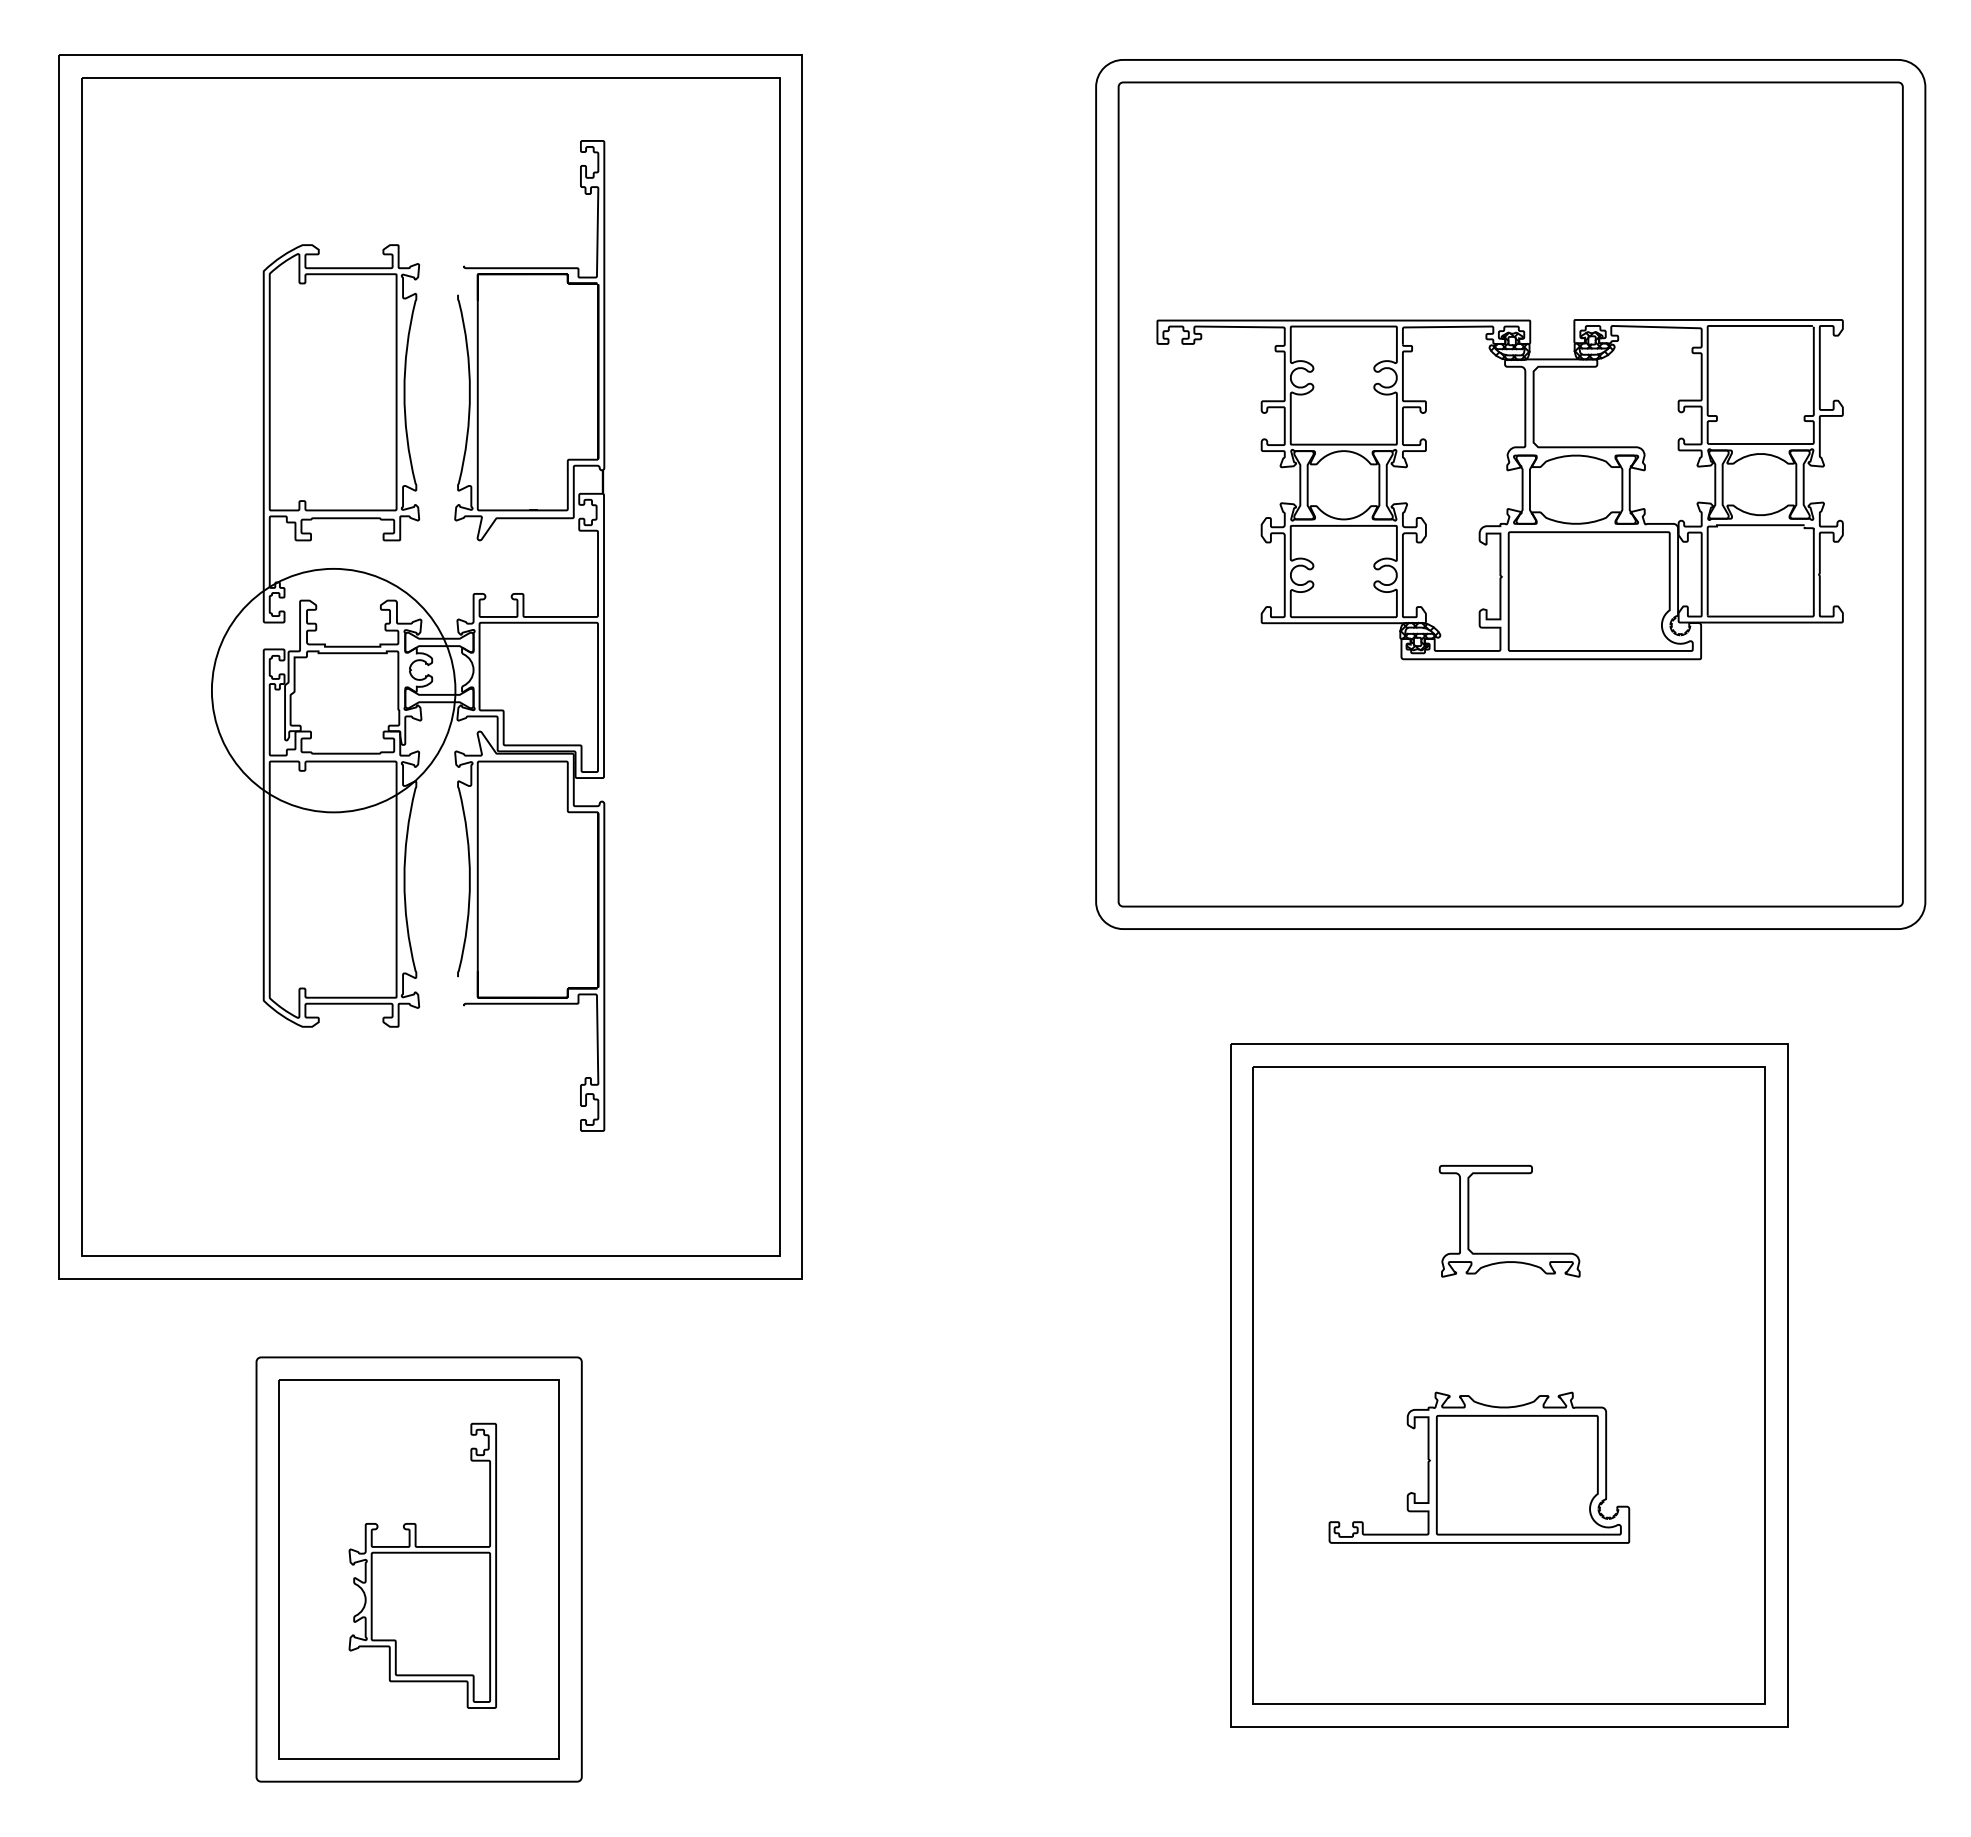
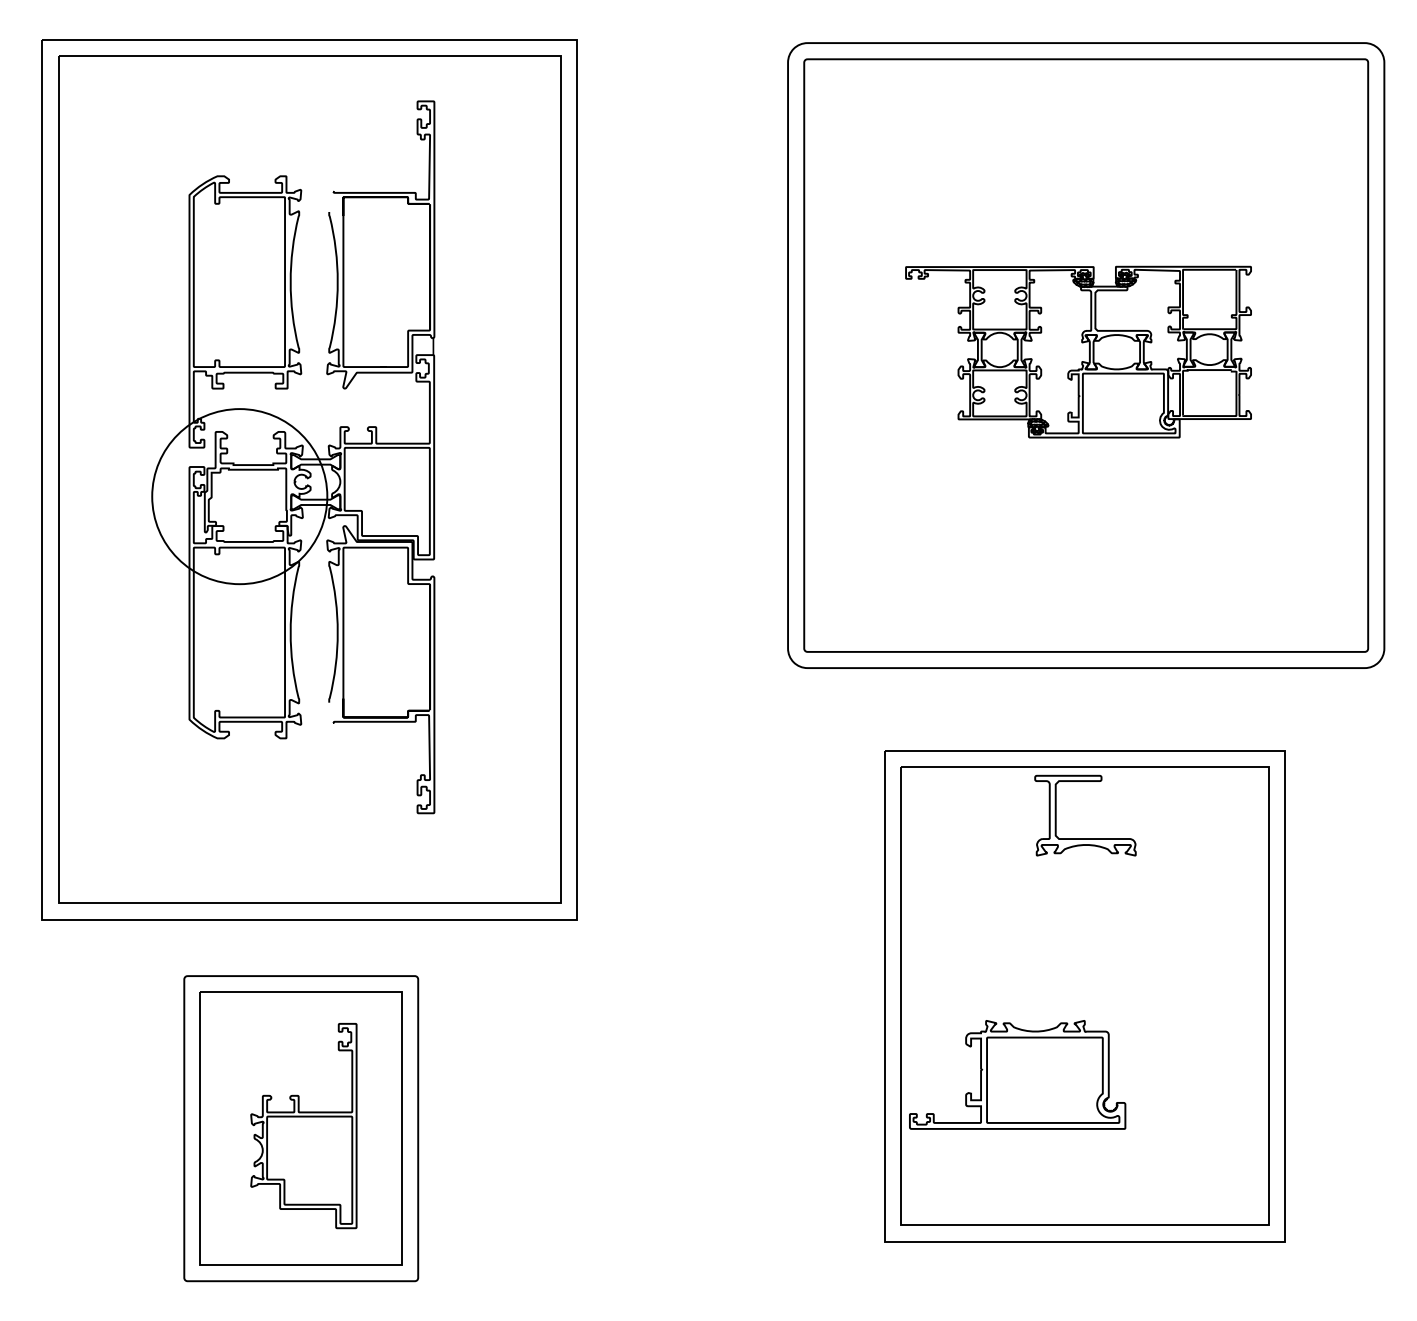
part: (1499, 489) -> (1078, 352), size x0.7
part: (1509, 1252) -> (1085, 838), moved
part: (1479, 1467) -> (1017, 1074), moved

